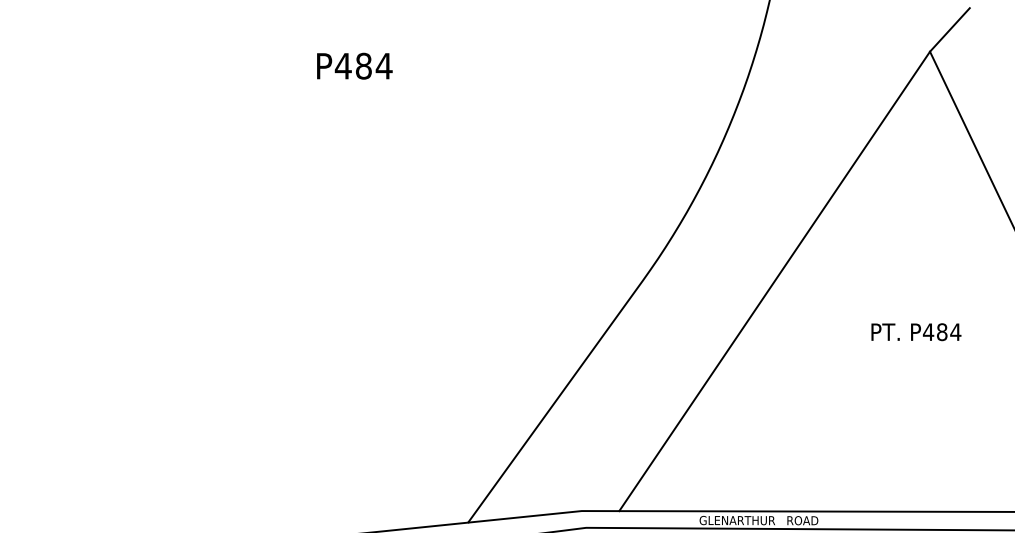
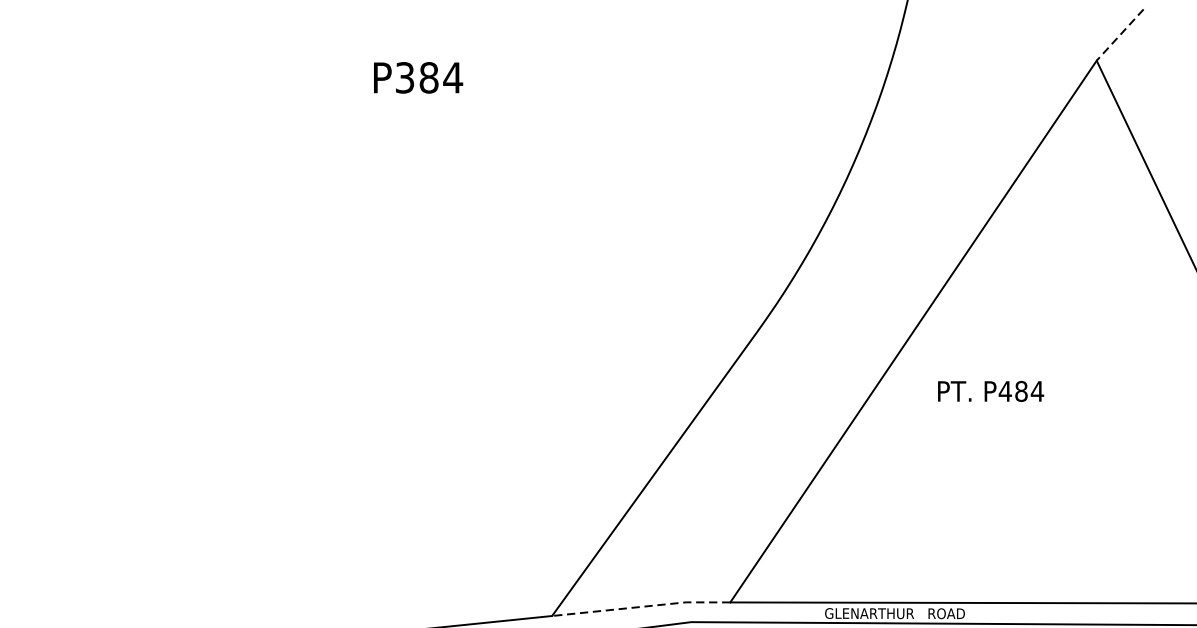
line: (949, 30) -> (1119, 35), solid -> dashed
text: (342, 65) -> (403, 77), P484 -> P384
text: (916, 332) -> (991, 391), moved
line: (544, 514) -> (642, 606), solid -> dashed

